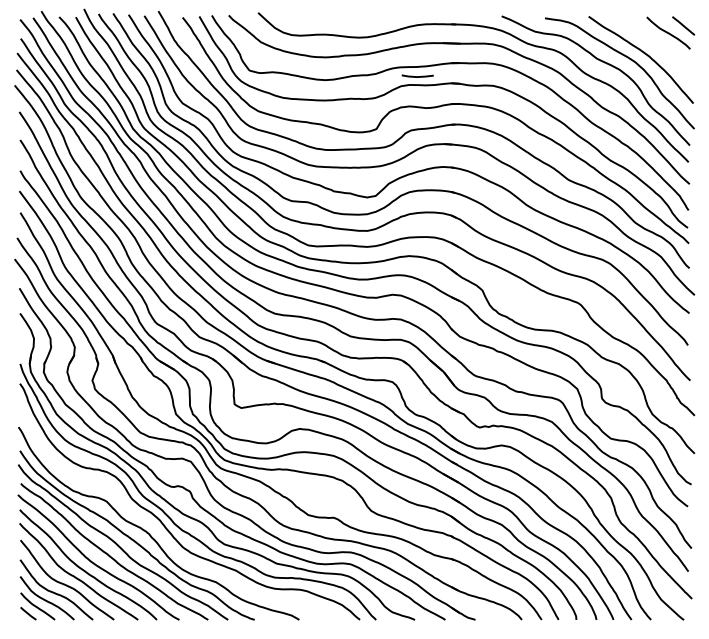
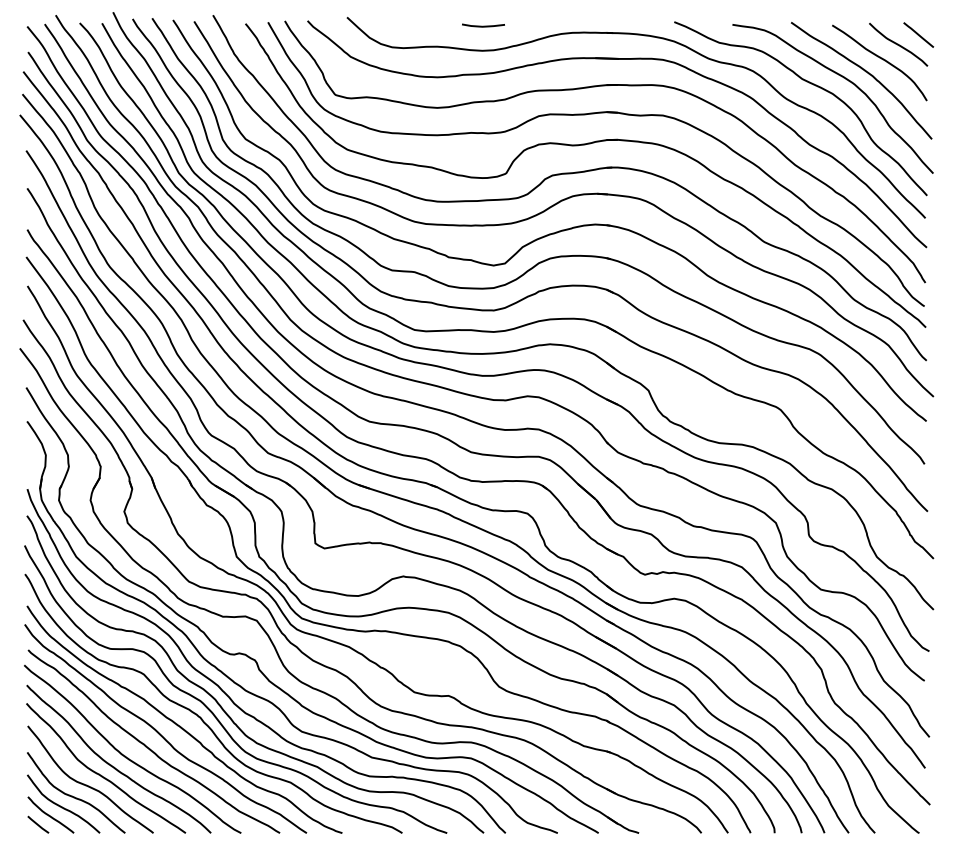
curve: (655, 44) -> (881, 59), added
line: (417, 76) -> (483, 25), moved
curve: (158, 529) -> (212, 711), added

